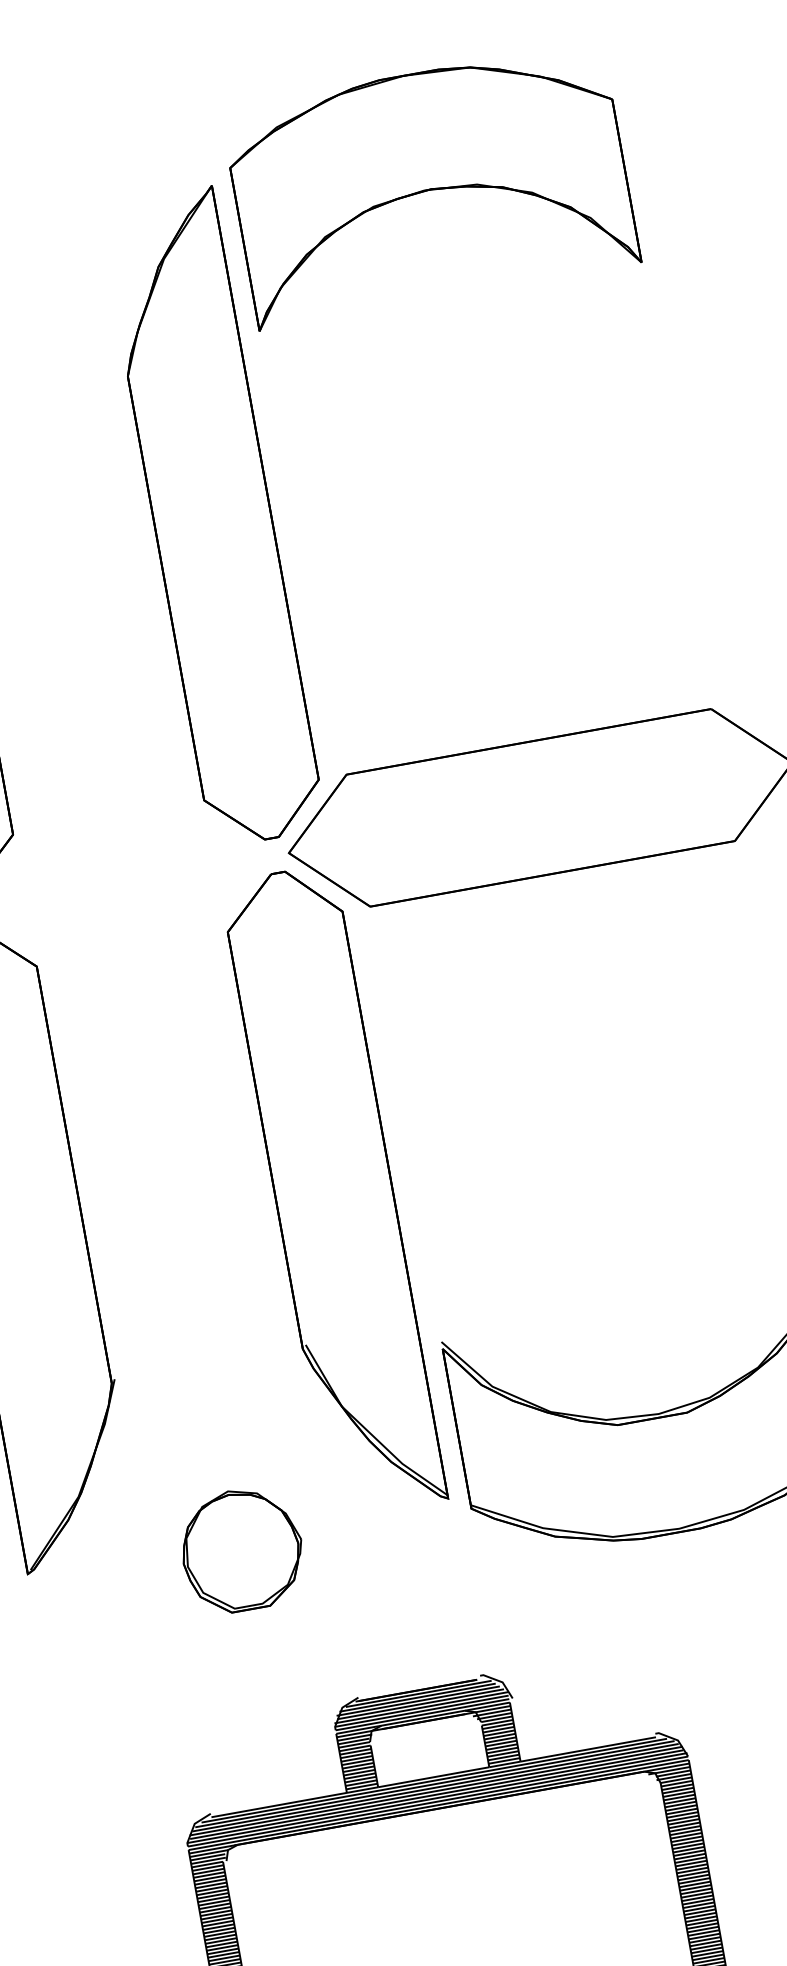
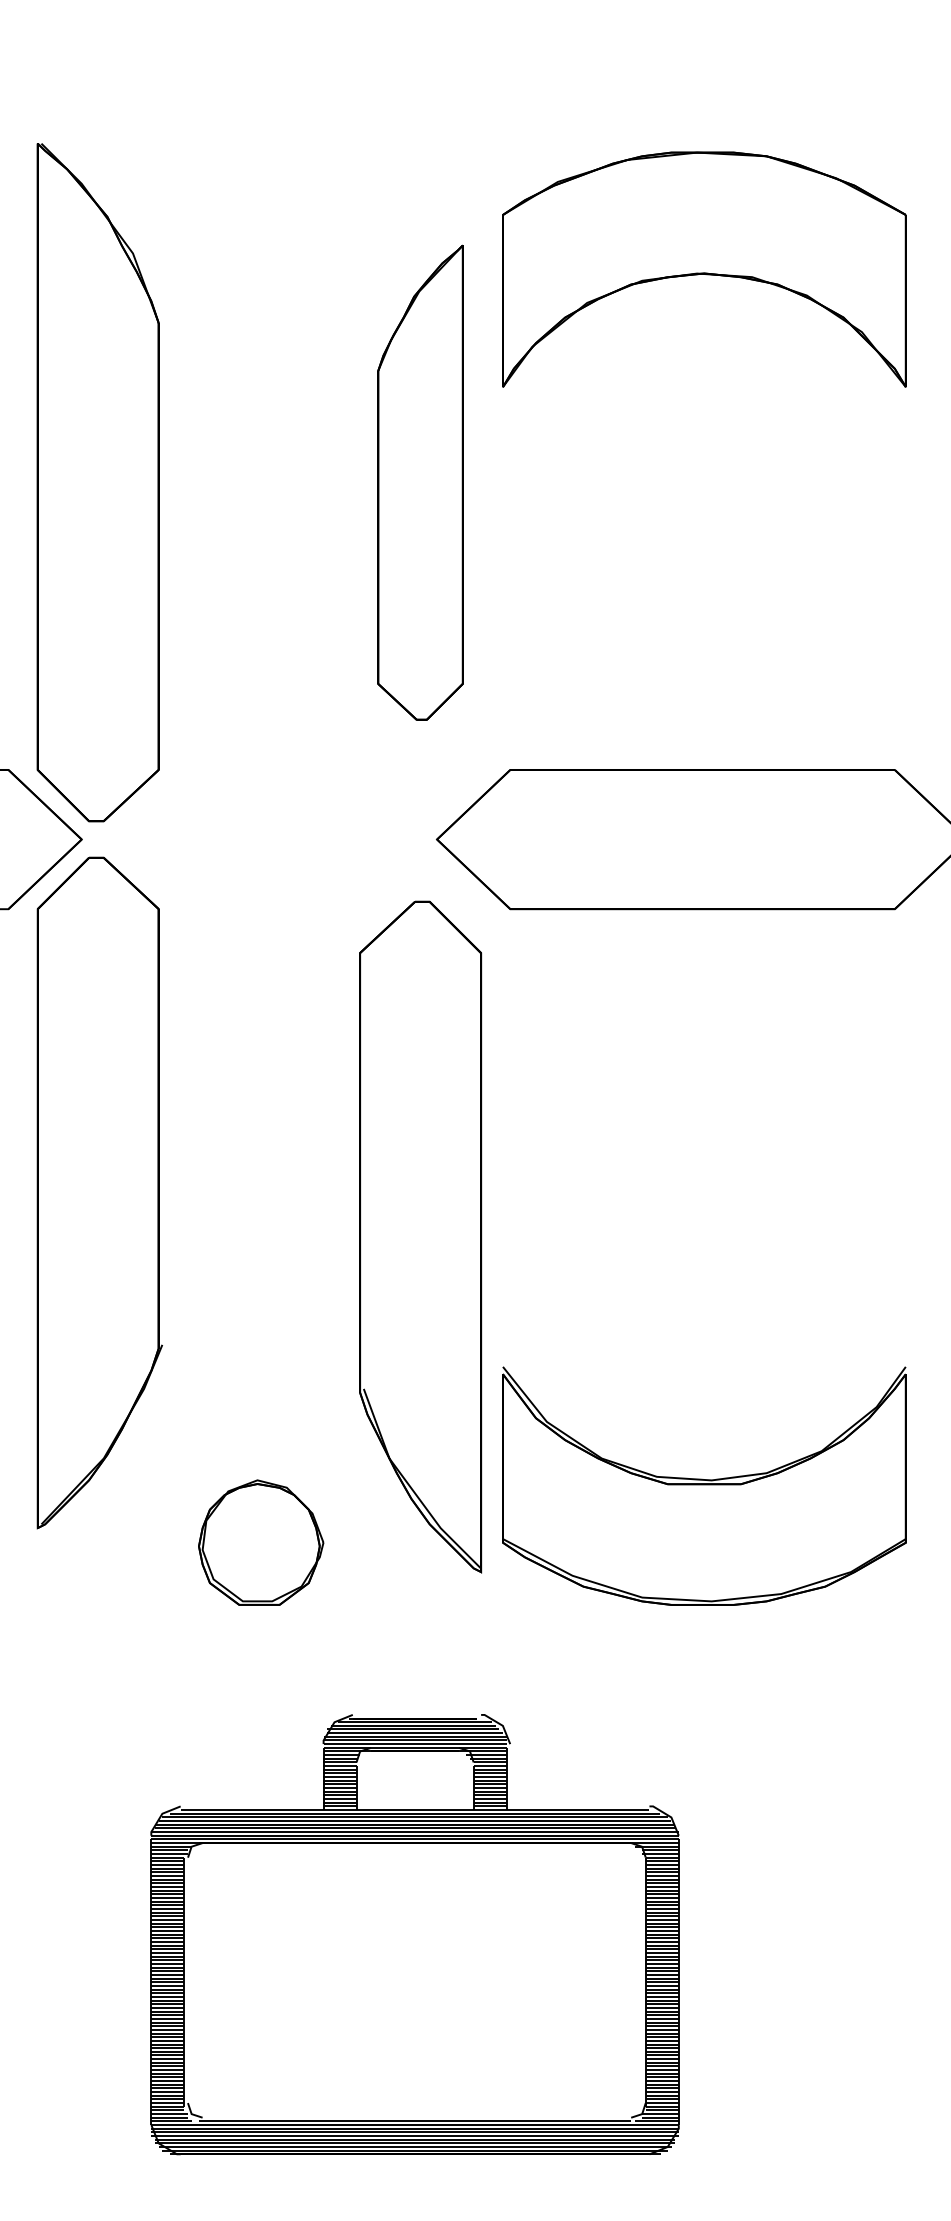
part: (430, 185) -> (704, 269), moved
part: (212, 517) -> (420, 482), size x0.7
part: (333, 1190) -> (420, 1236), moved

